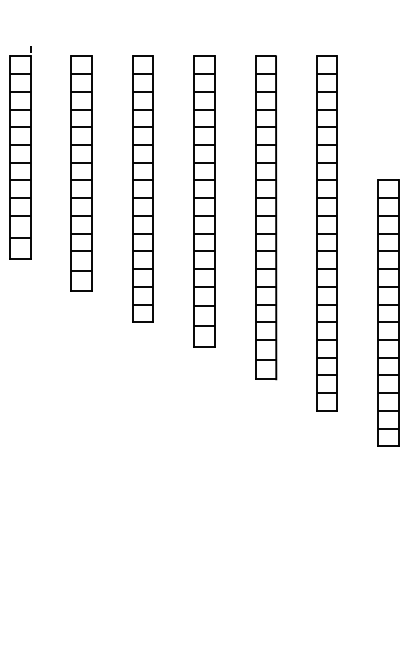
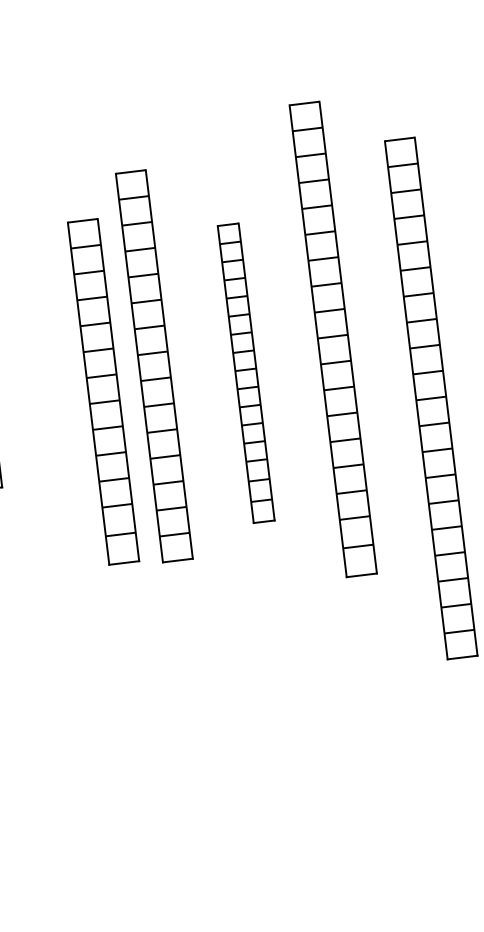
part: (81, 173) -> (103, 392), moved
part: (204, 201) -> (246, 373), size x0.7
part: (266, 217) -> (334, 338), moved

